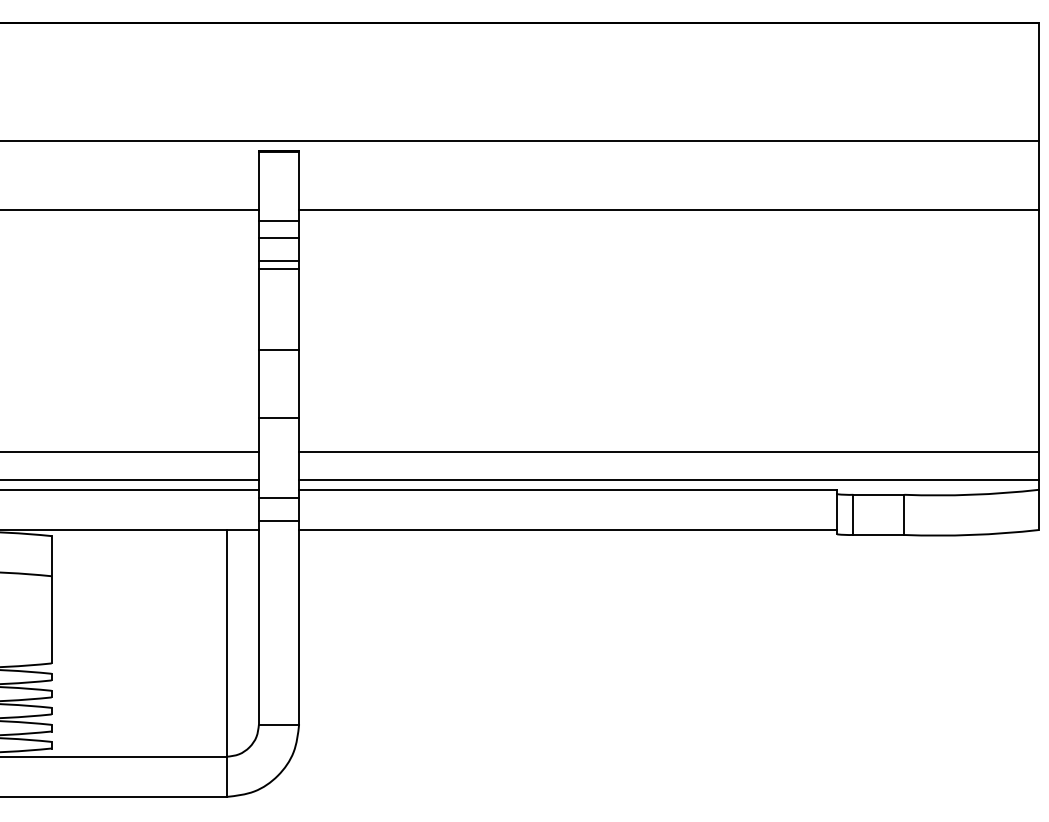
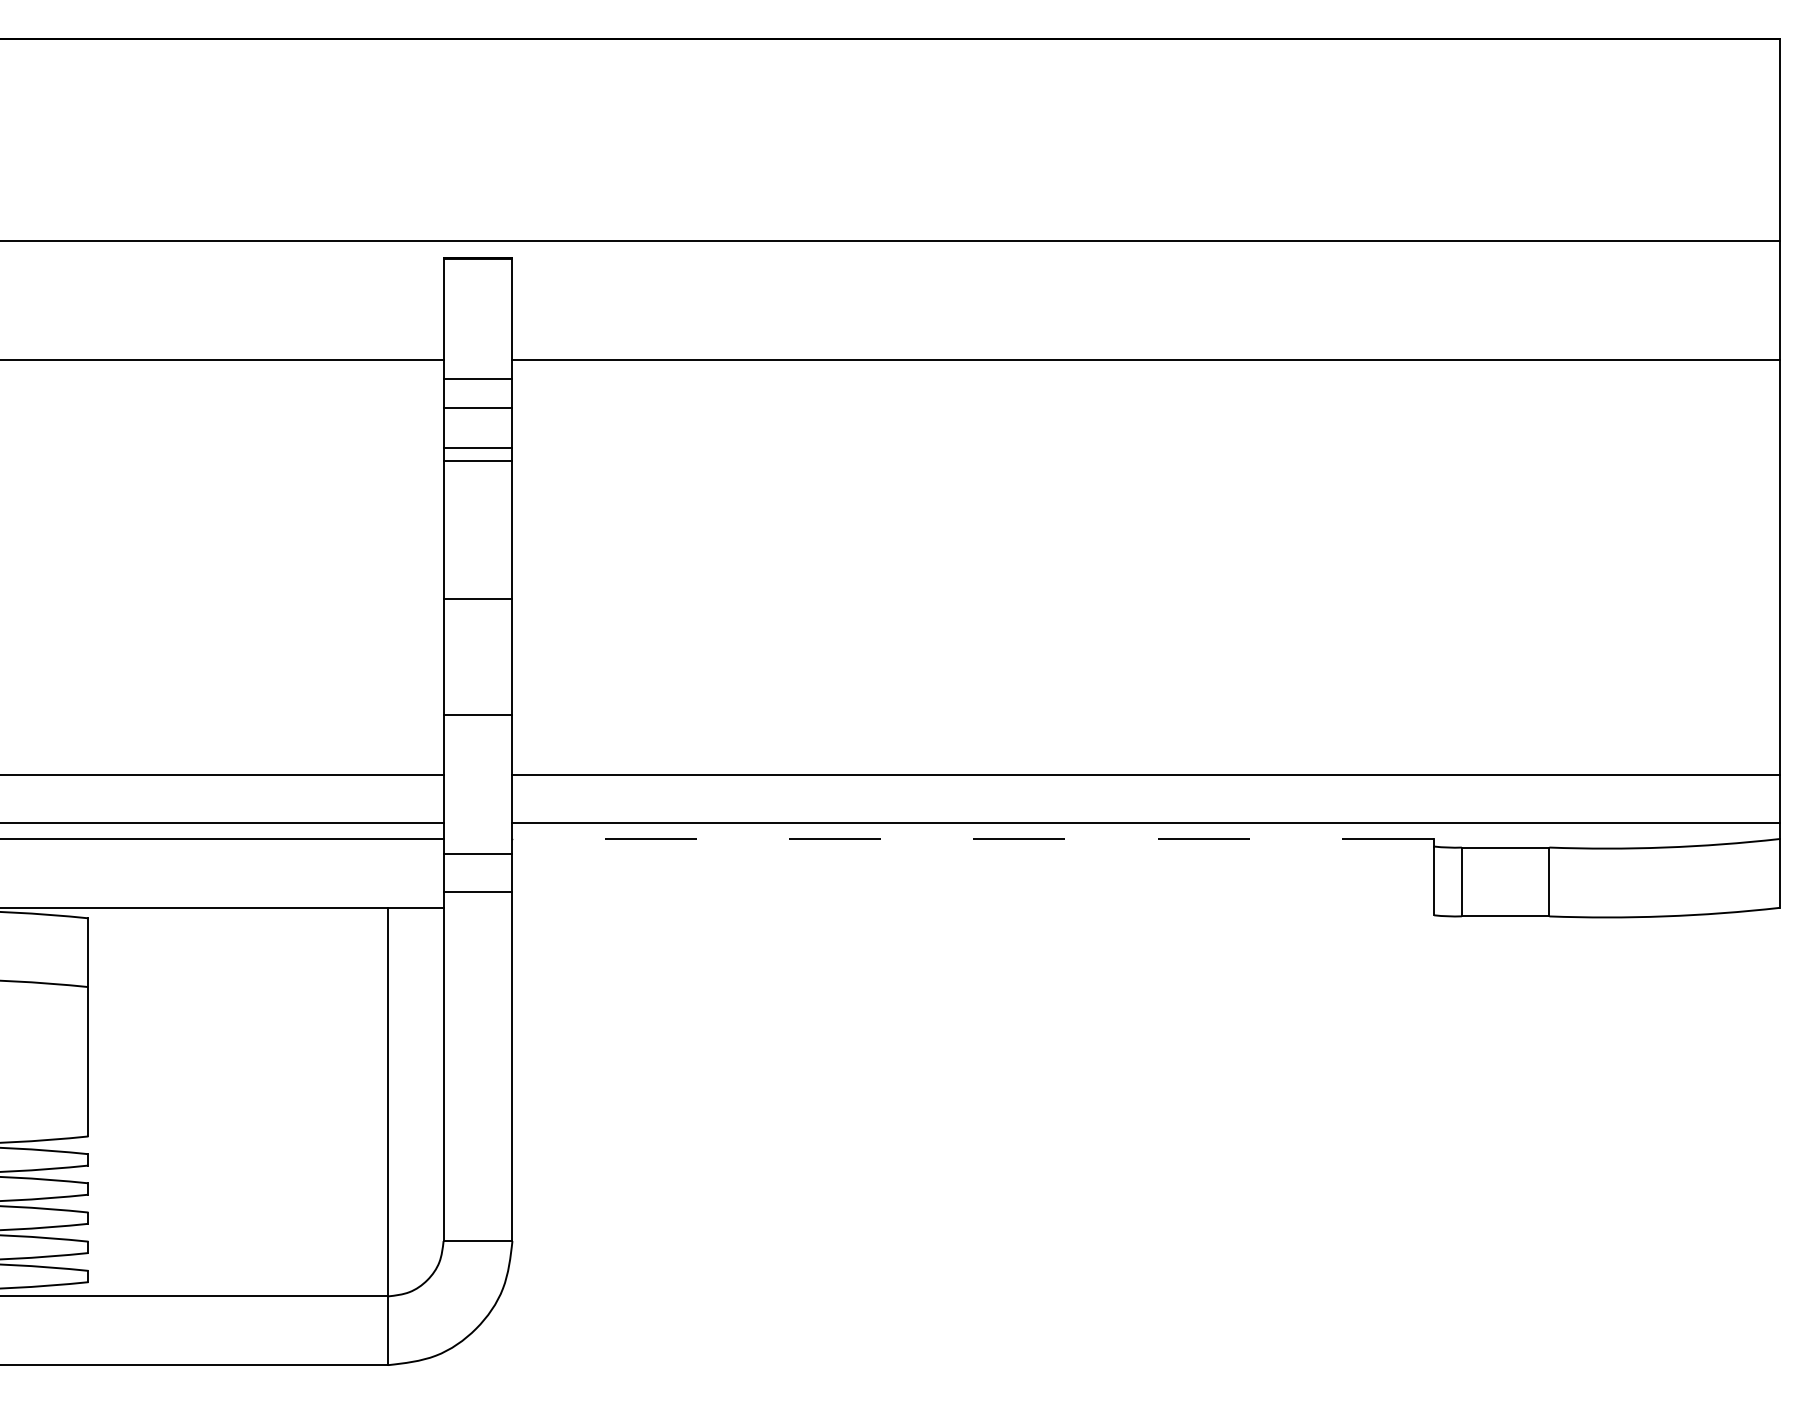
line: (567, 489) -> (972, 838), solid -> dashed
line: (568, 529) -> (973, 907), removed

